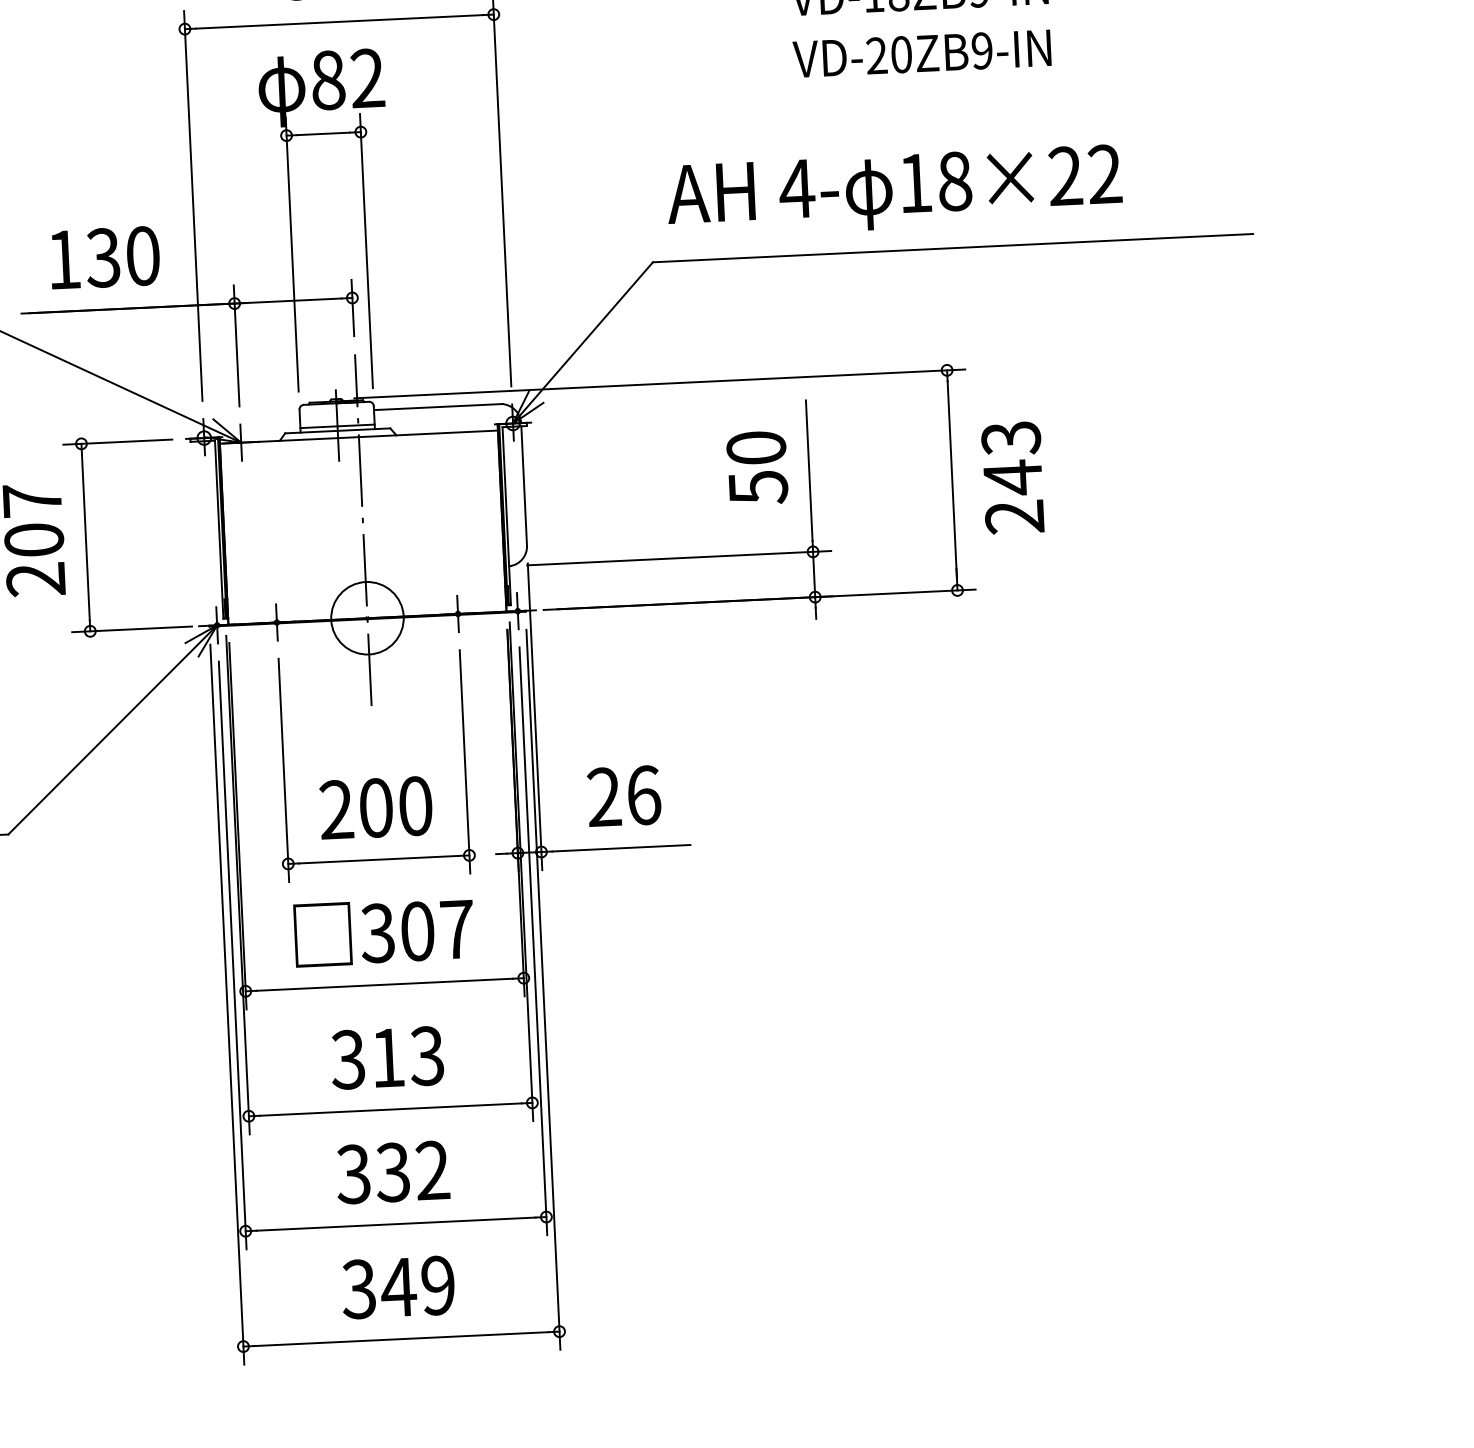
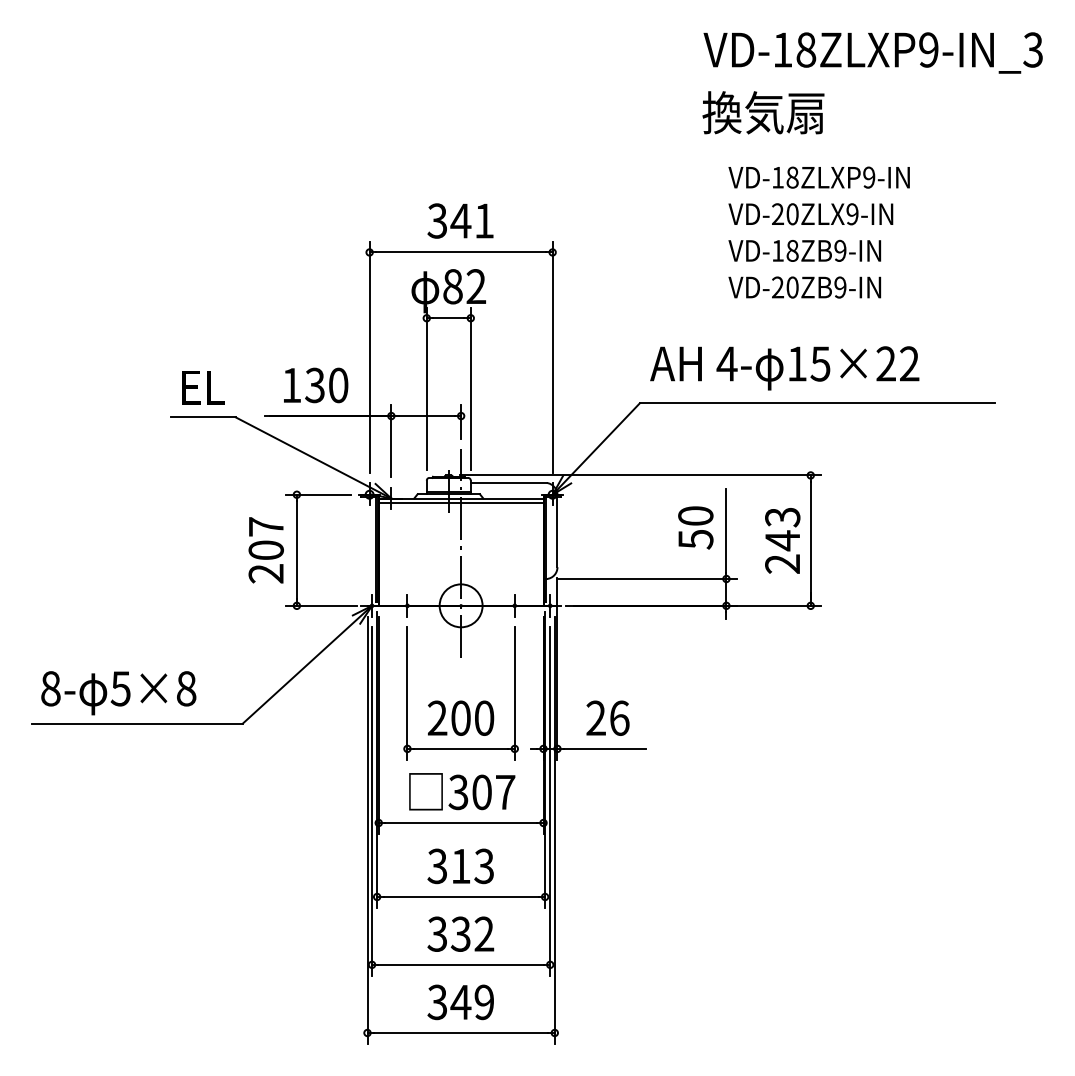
text: (954, 180) -> (820, 363), 18×22 -> 15×22
line: (358, 443) -> (460, 502), added
text: (1012, 477) -> (782, 540), moved

